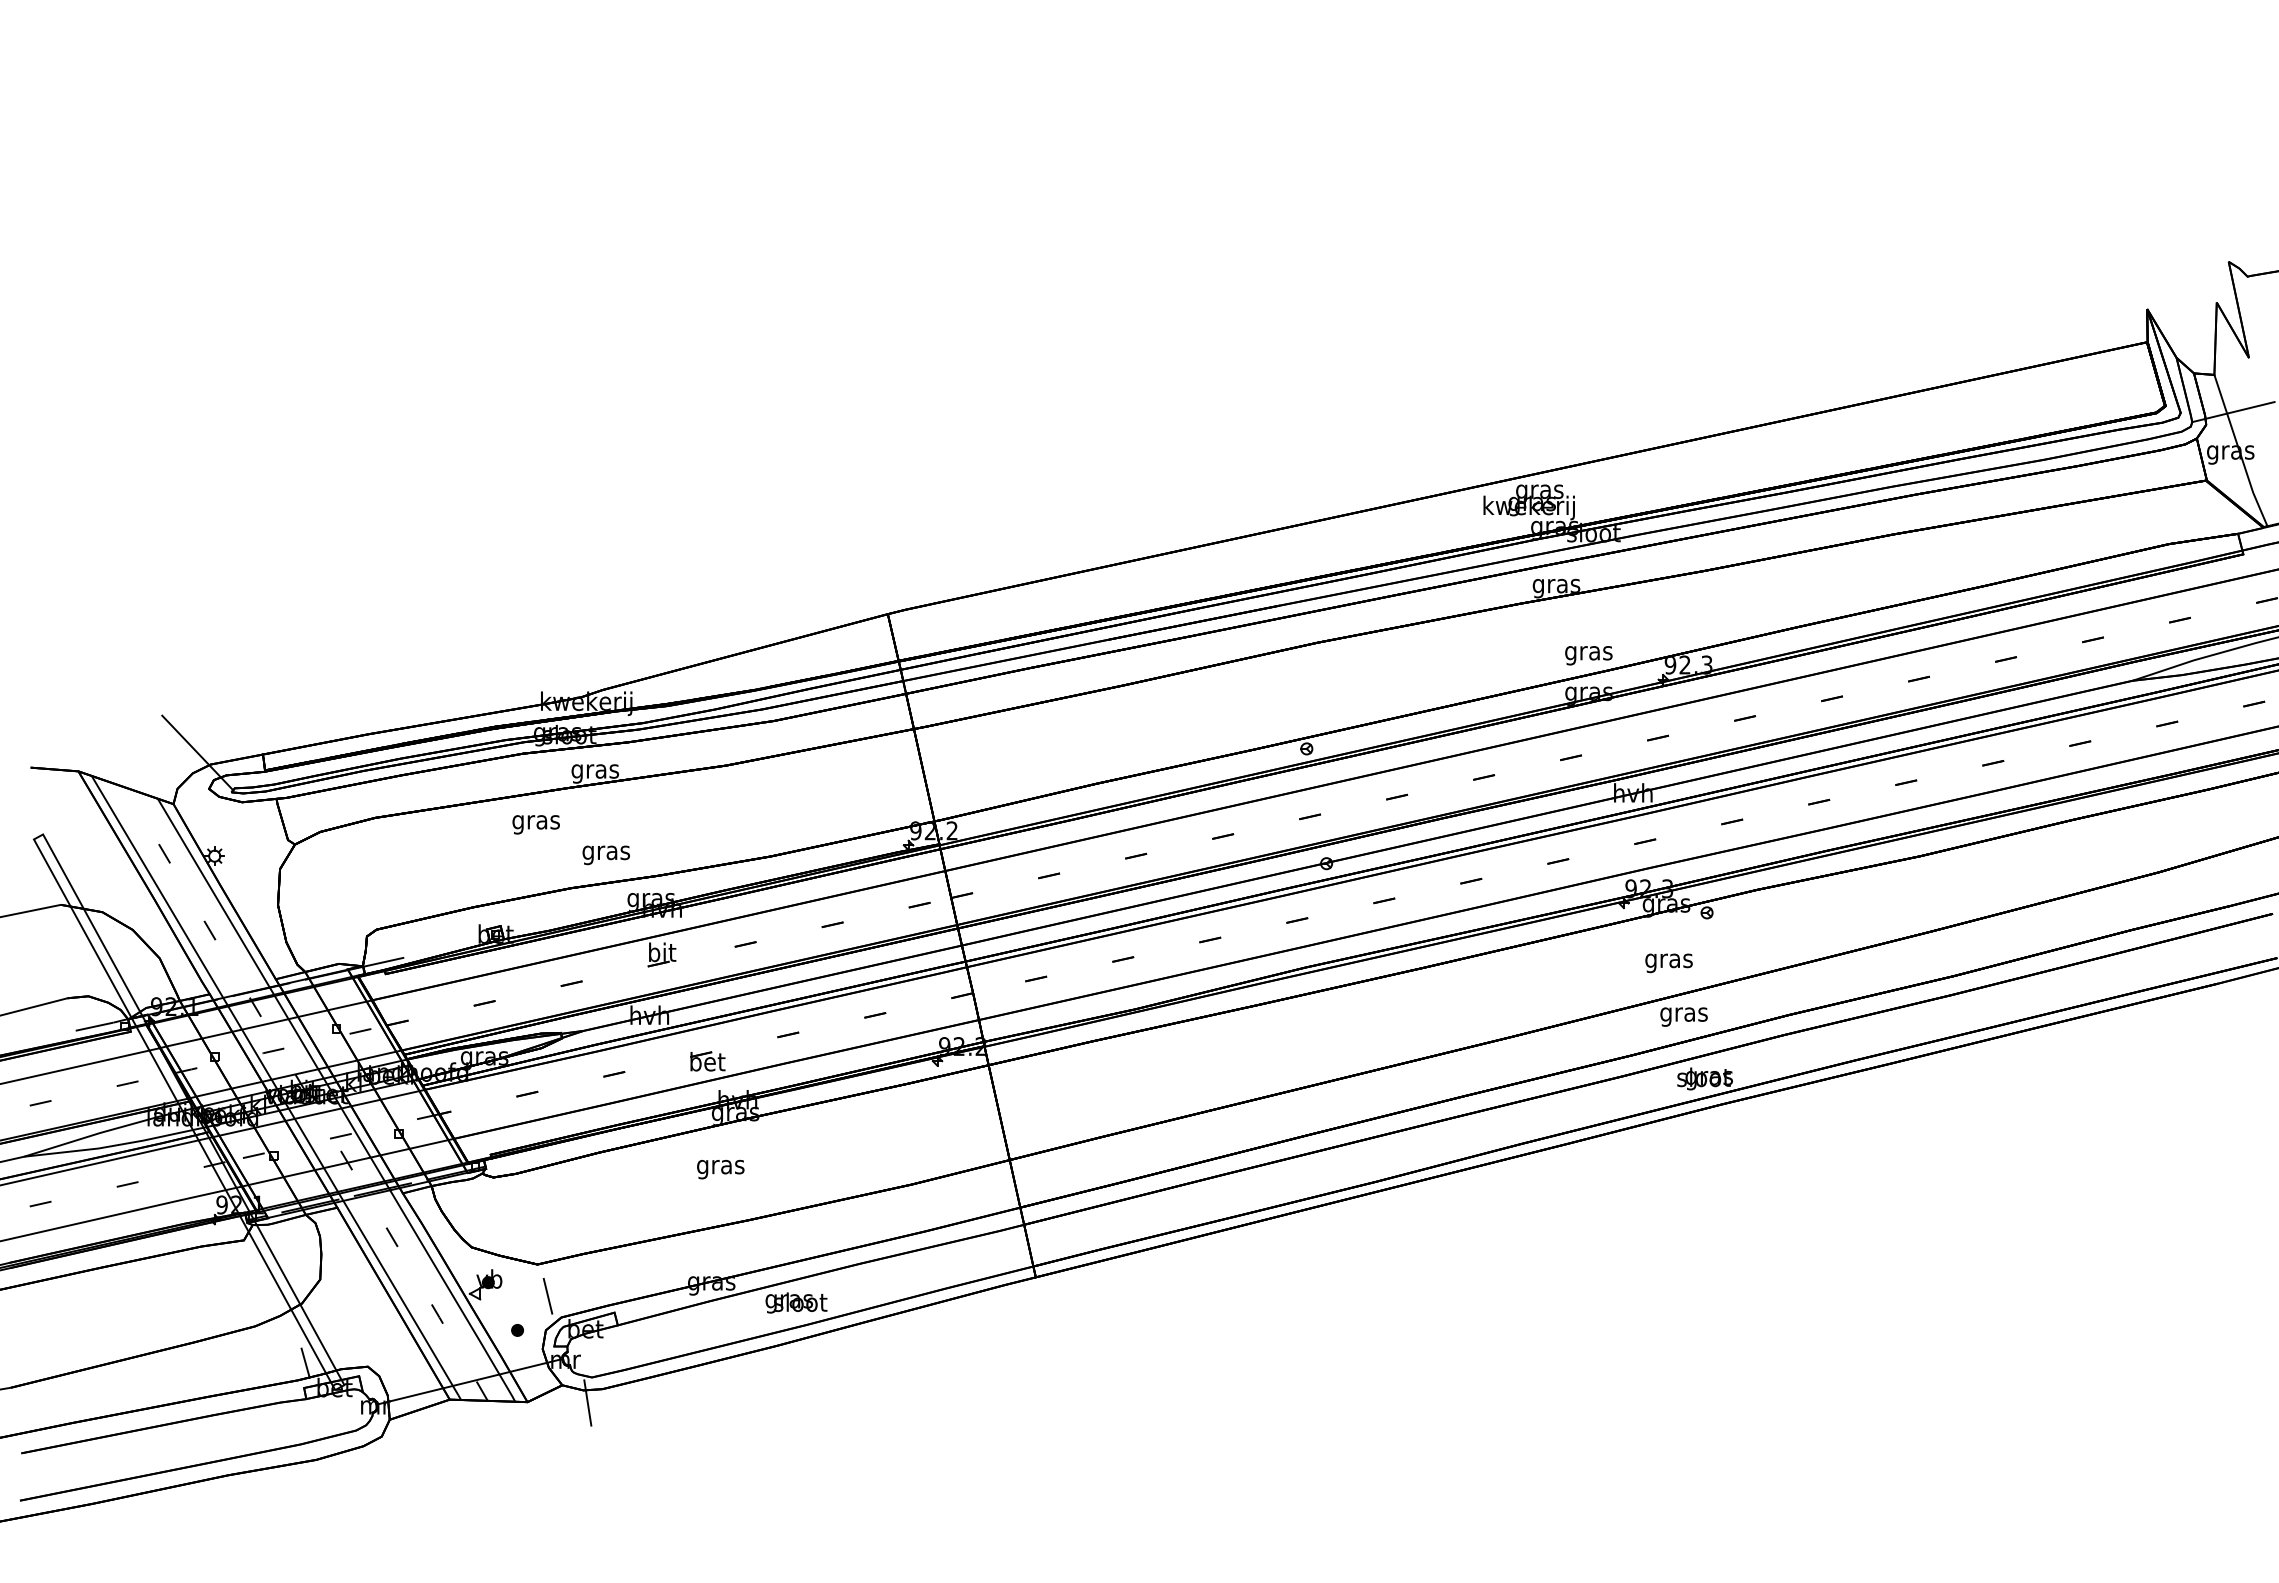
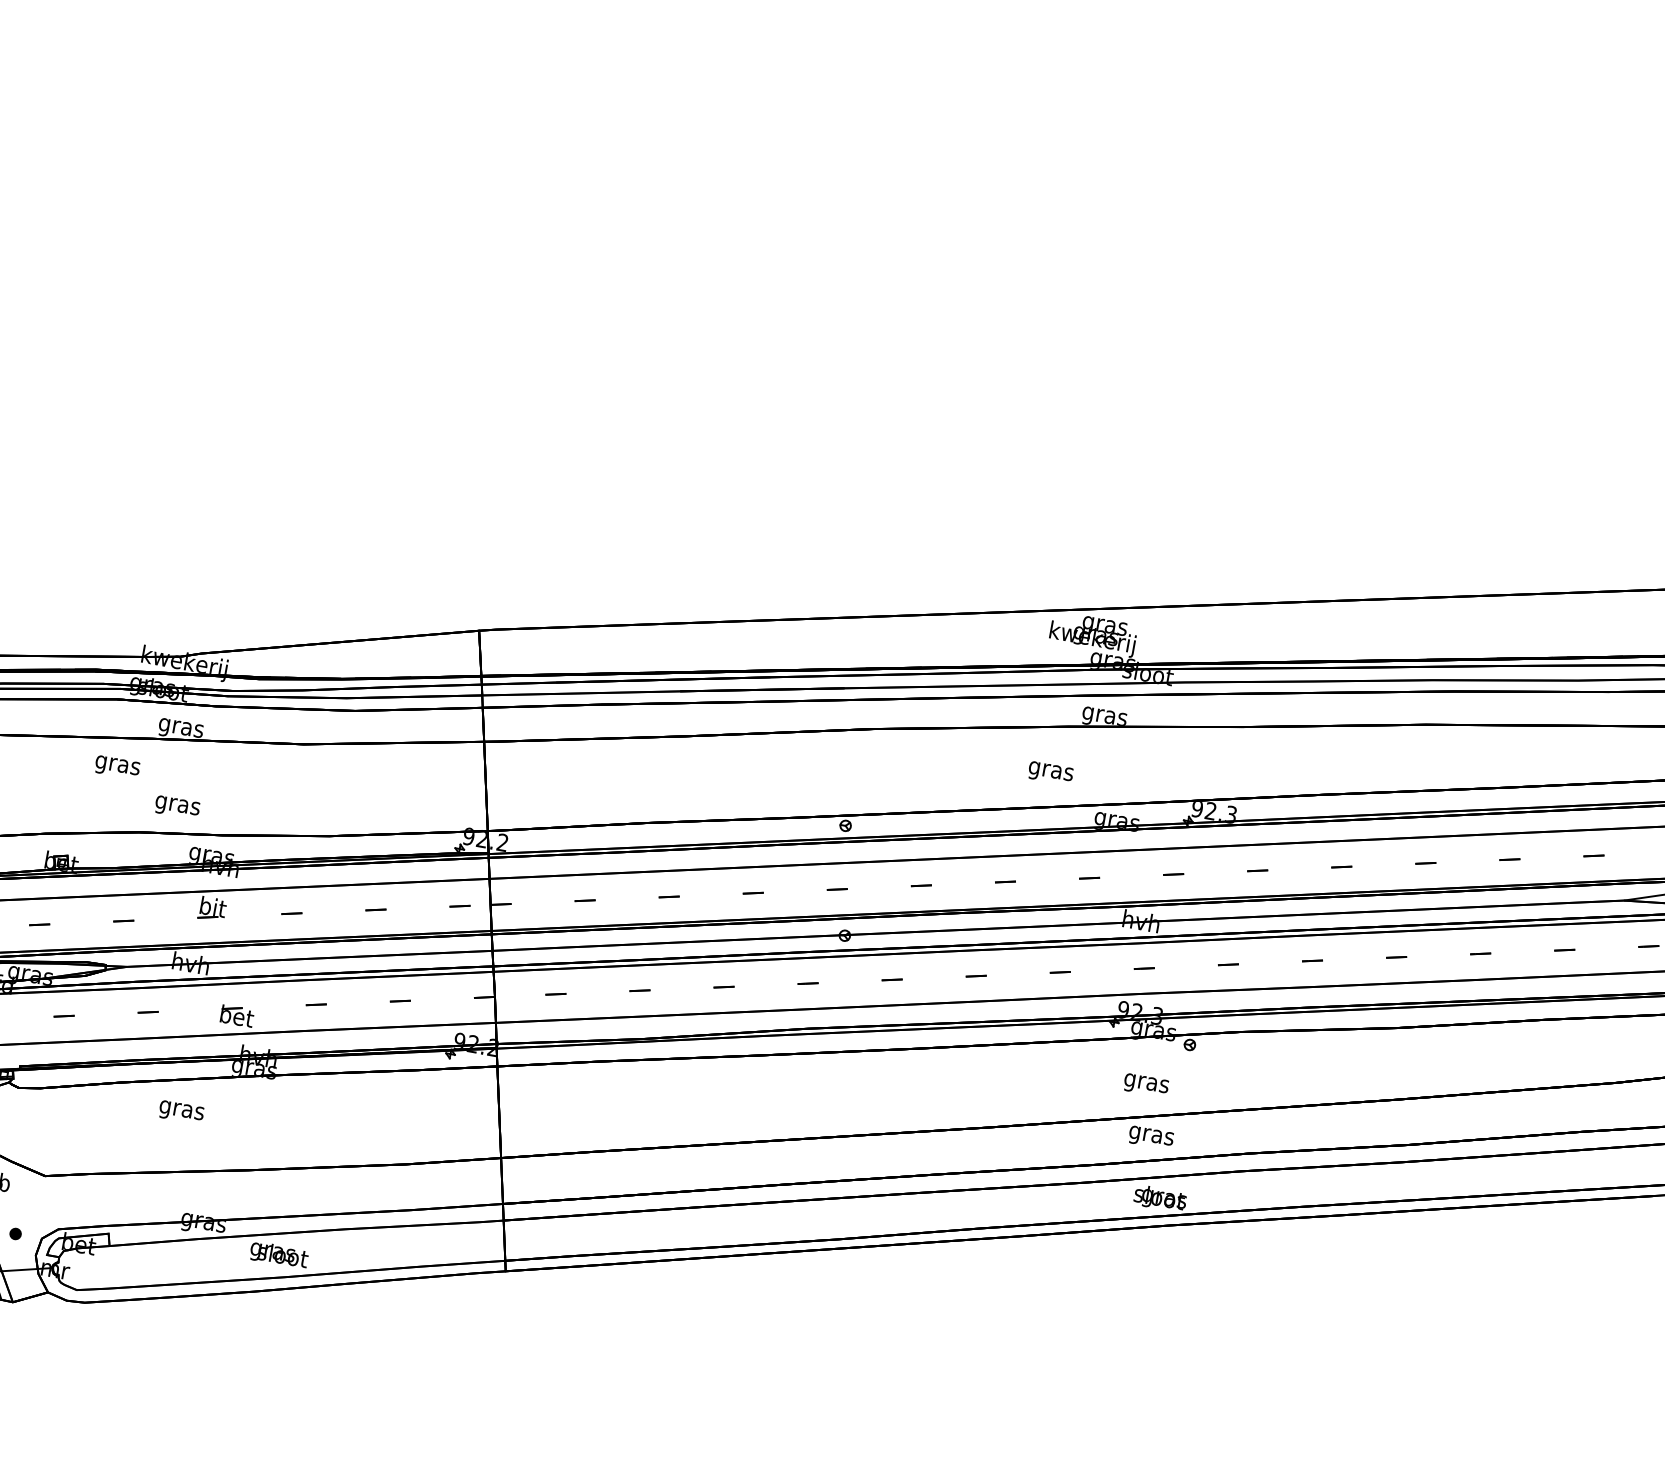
text: (1588, 655) -> (1050, 773), moved
text: (720, 1169) -> (181, 1112), moved
line: (547, 1295) -> (49, 1206), removed
line: (587, 1402) -> (68, 1312), removed

